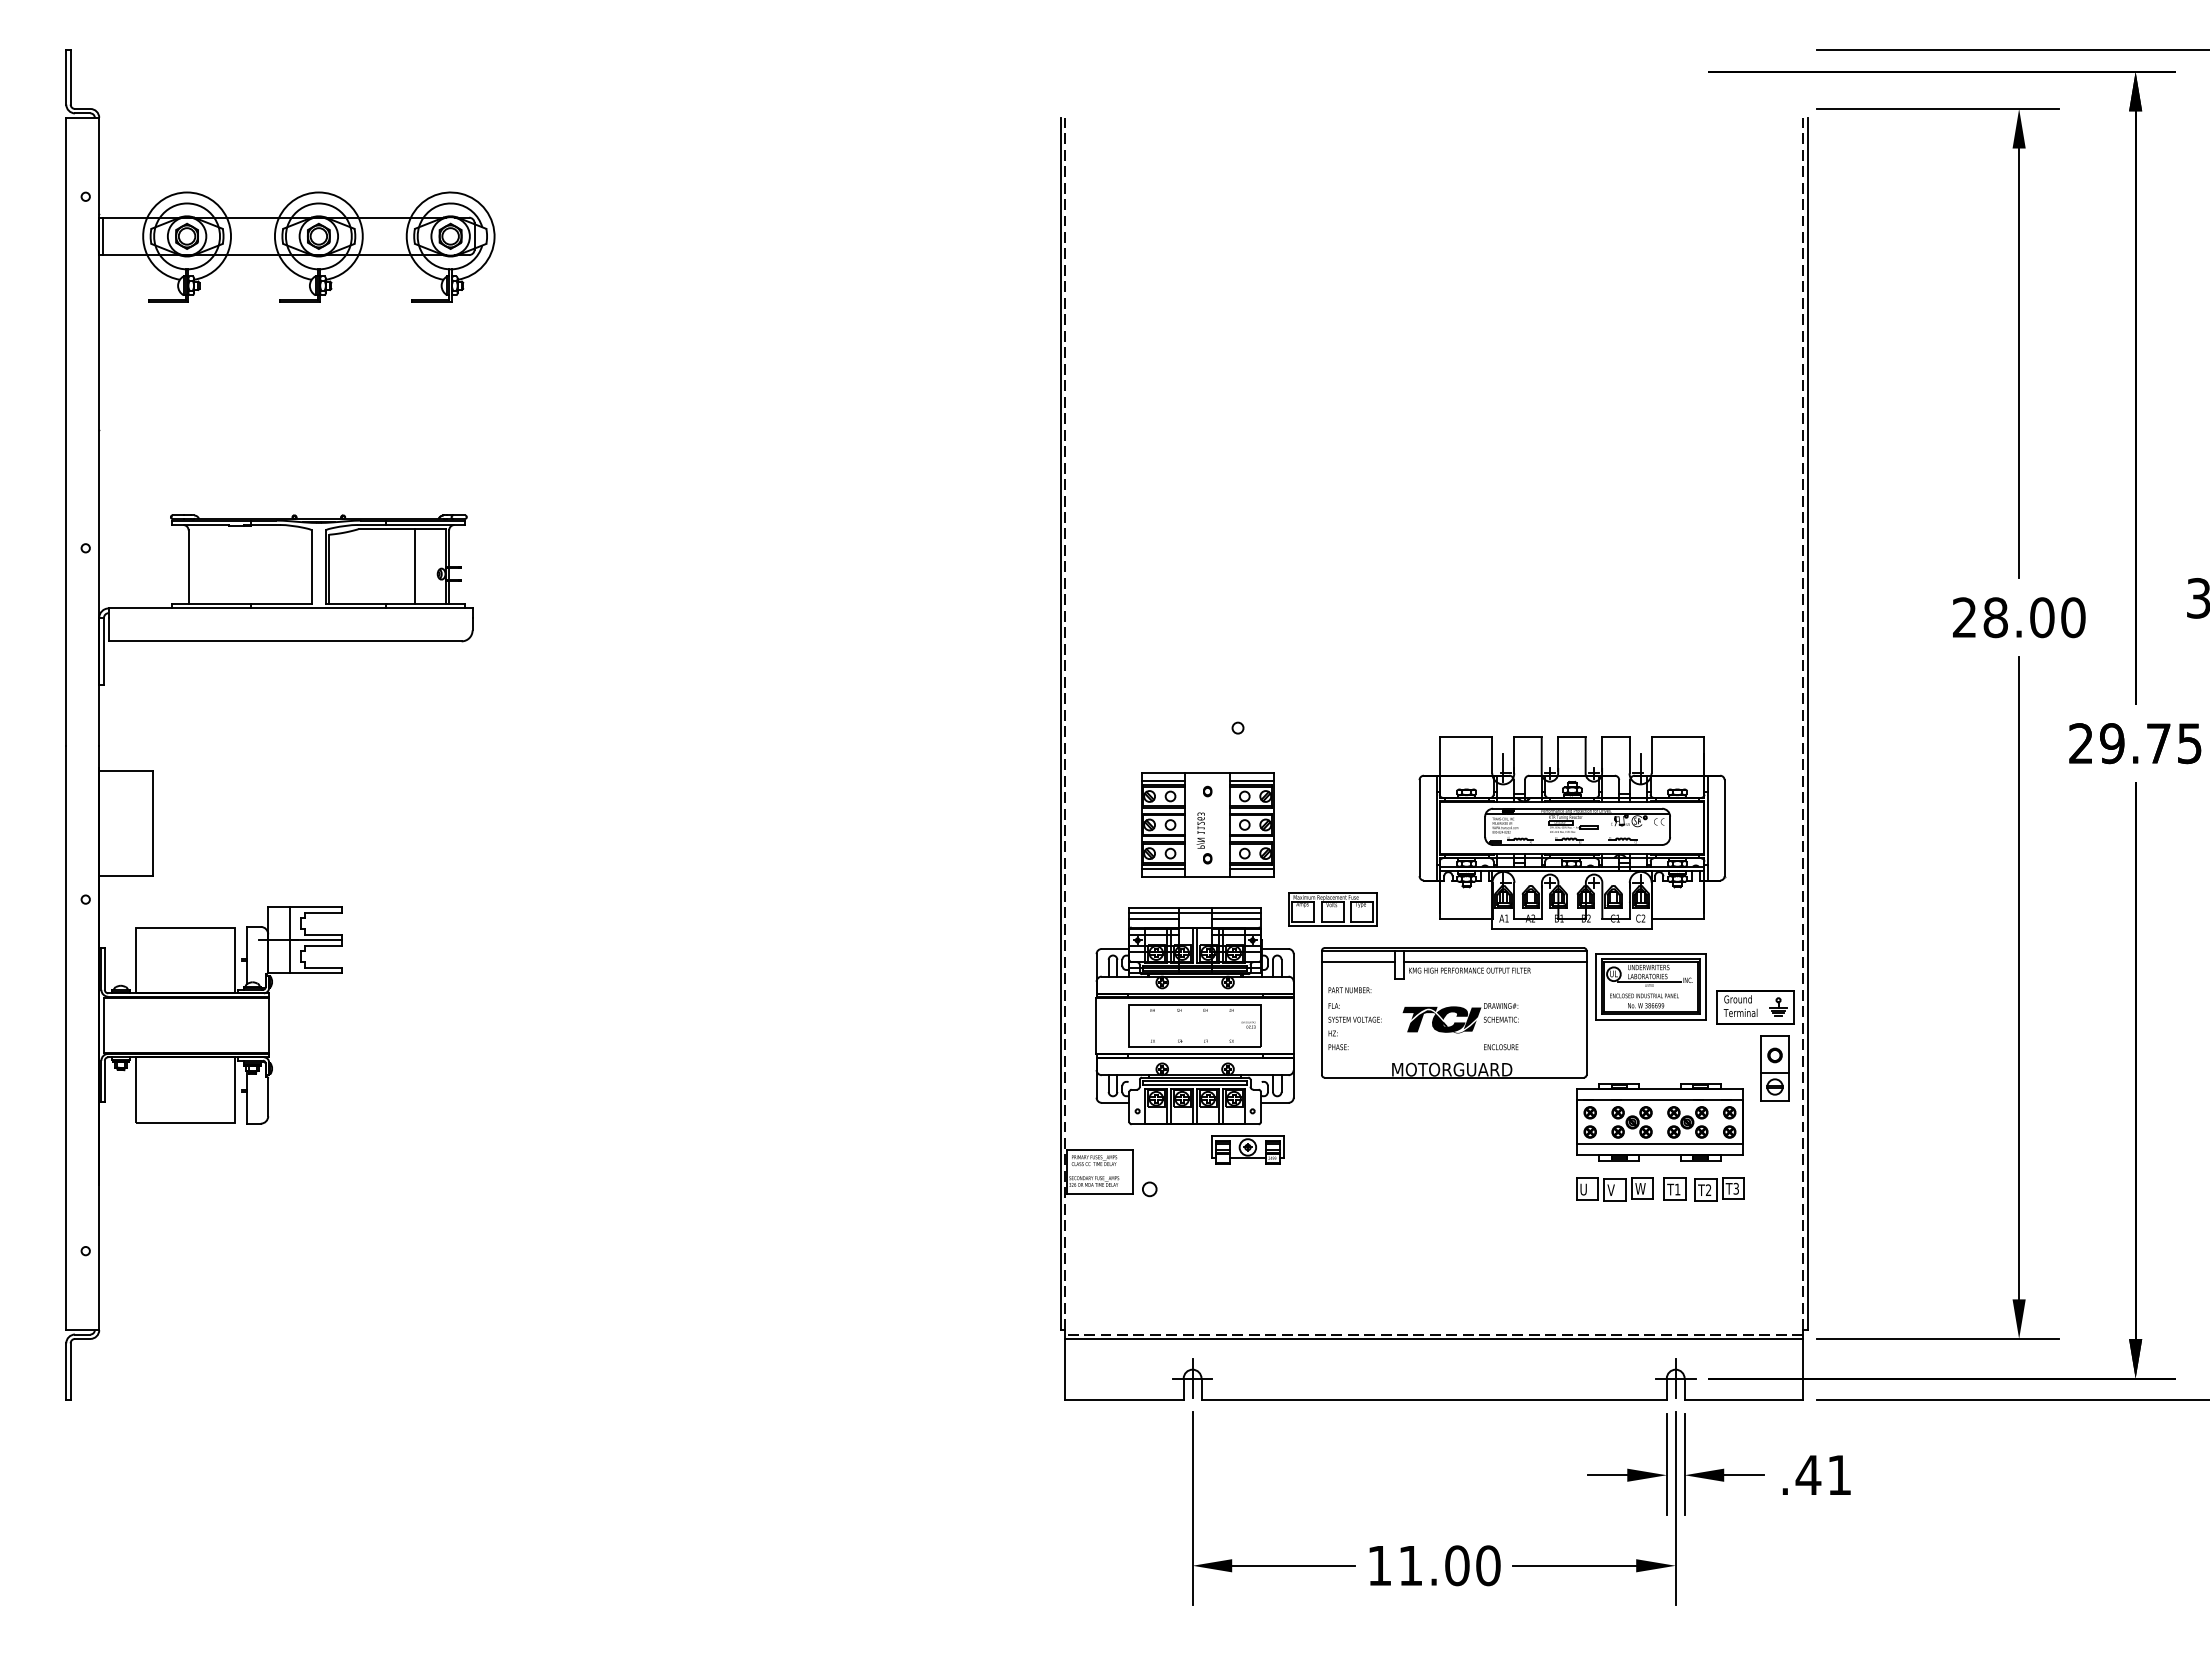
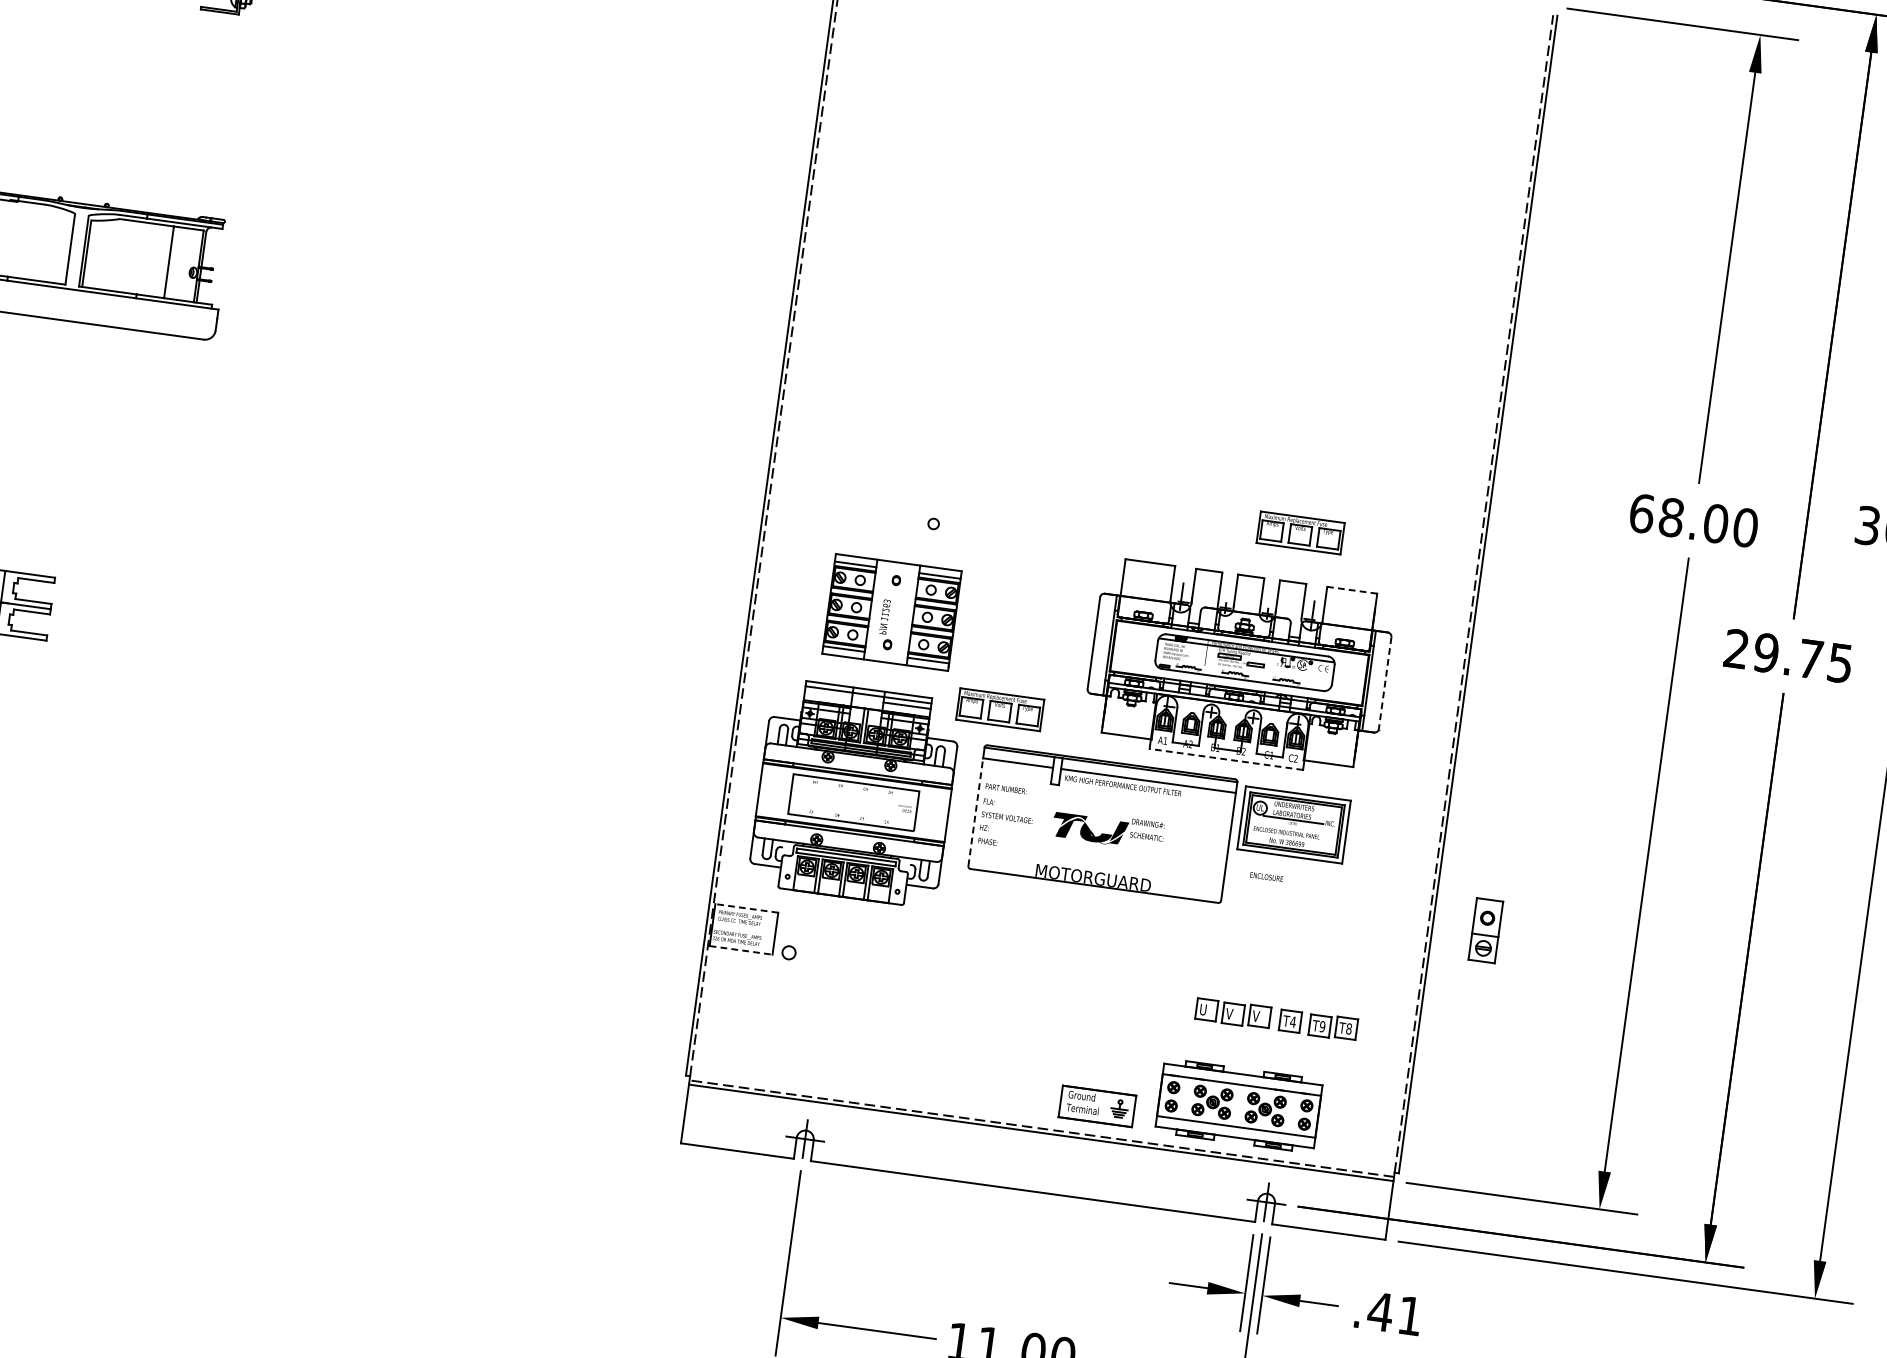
text: (1964, 617) -> (1641, 513), 28.00 -> 68.00
part: (1616, 685) -> (1300, 532), added
line: (1677, 737) -> (1352, 590), solid -> dashed
line: (1724, 828) -> (1385, 683), solid -> dashed
line: (1153, 918) -> (828, 694), removed
line: (1571, 928) -> (1225, 758), solid -> dashed
part: (1755, 1007) -> (1097, 1106), moved
fill: (1452, 1012) -> (1101, 823), removed
line: (1321, 1018) -> (975, 812), solid -> dashed
text: (1501, 1047) -> (1267, 877), moved
part: (1774, 1068) -> (1485, 930), moved
part: (1659, 1122) -> (1238, 1105), moved
line: (1100, 1149) -> (747, 908), solid -> dashed
part: (1247, 1149) -> (887, 927), removed
text: (1640, 1188) -> (1257, 1016), W -> V
text: (1736, 1188) -> (1349, 1028), T3 -> T8
text: (1677, 1189) -> (1292, 1021), T1 -> T4
text: (1708, 1190) -> (1322, 1026), T2 -> T9
line: (1100, 1193) -> (741, 950), solid -> dashed

